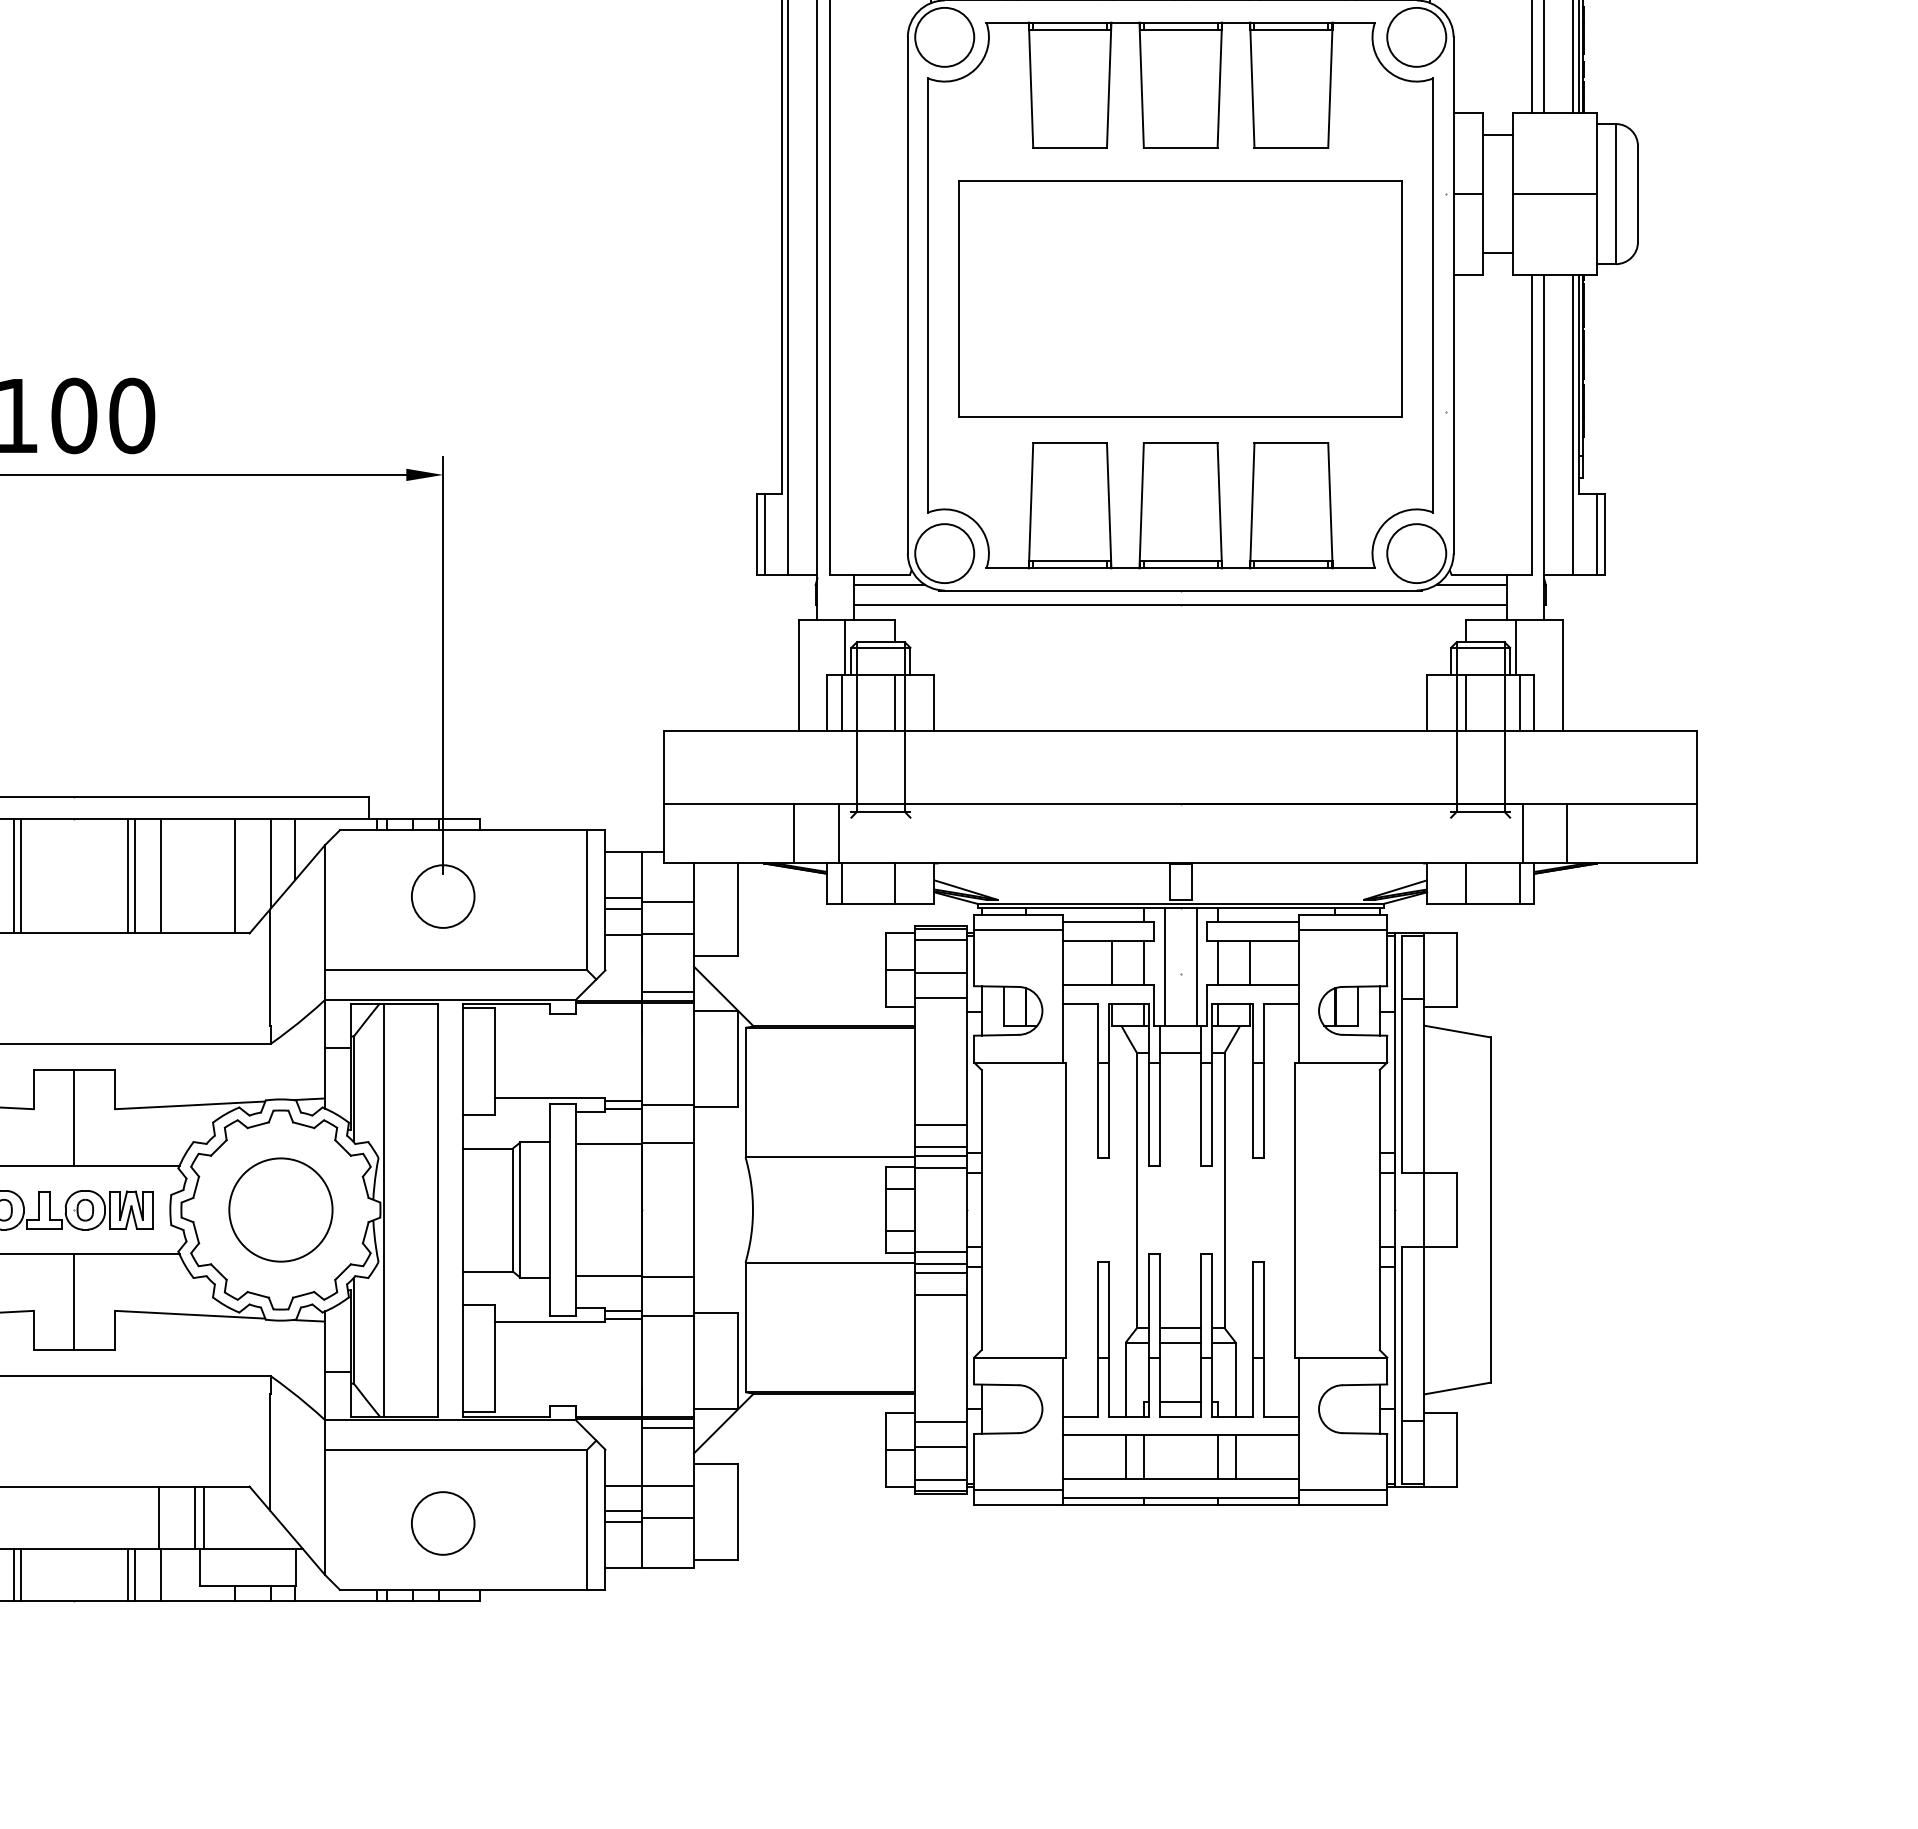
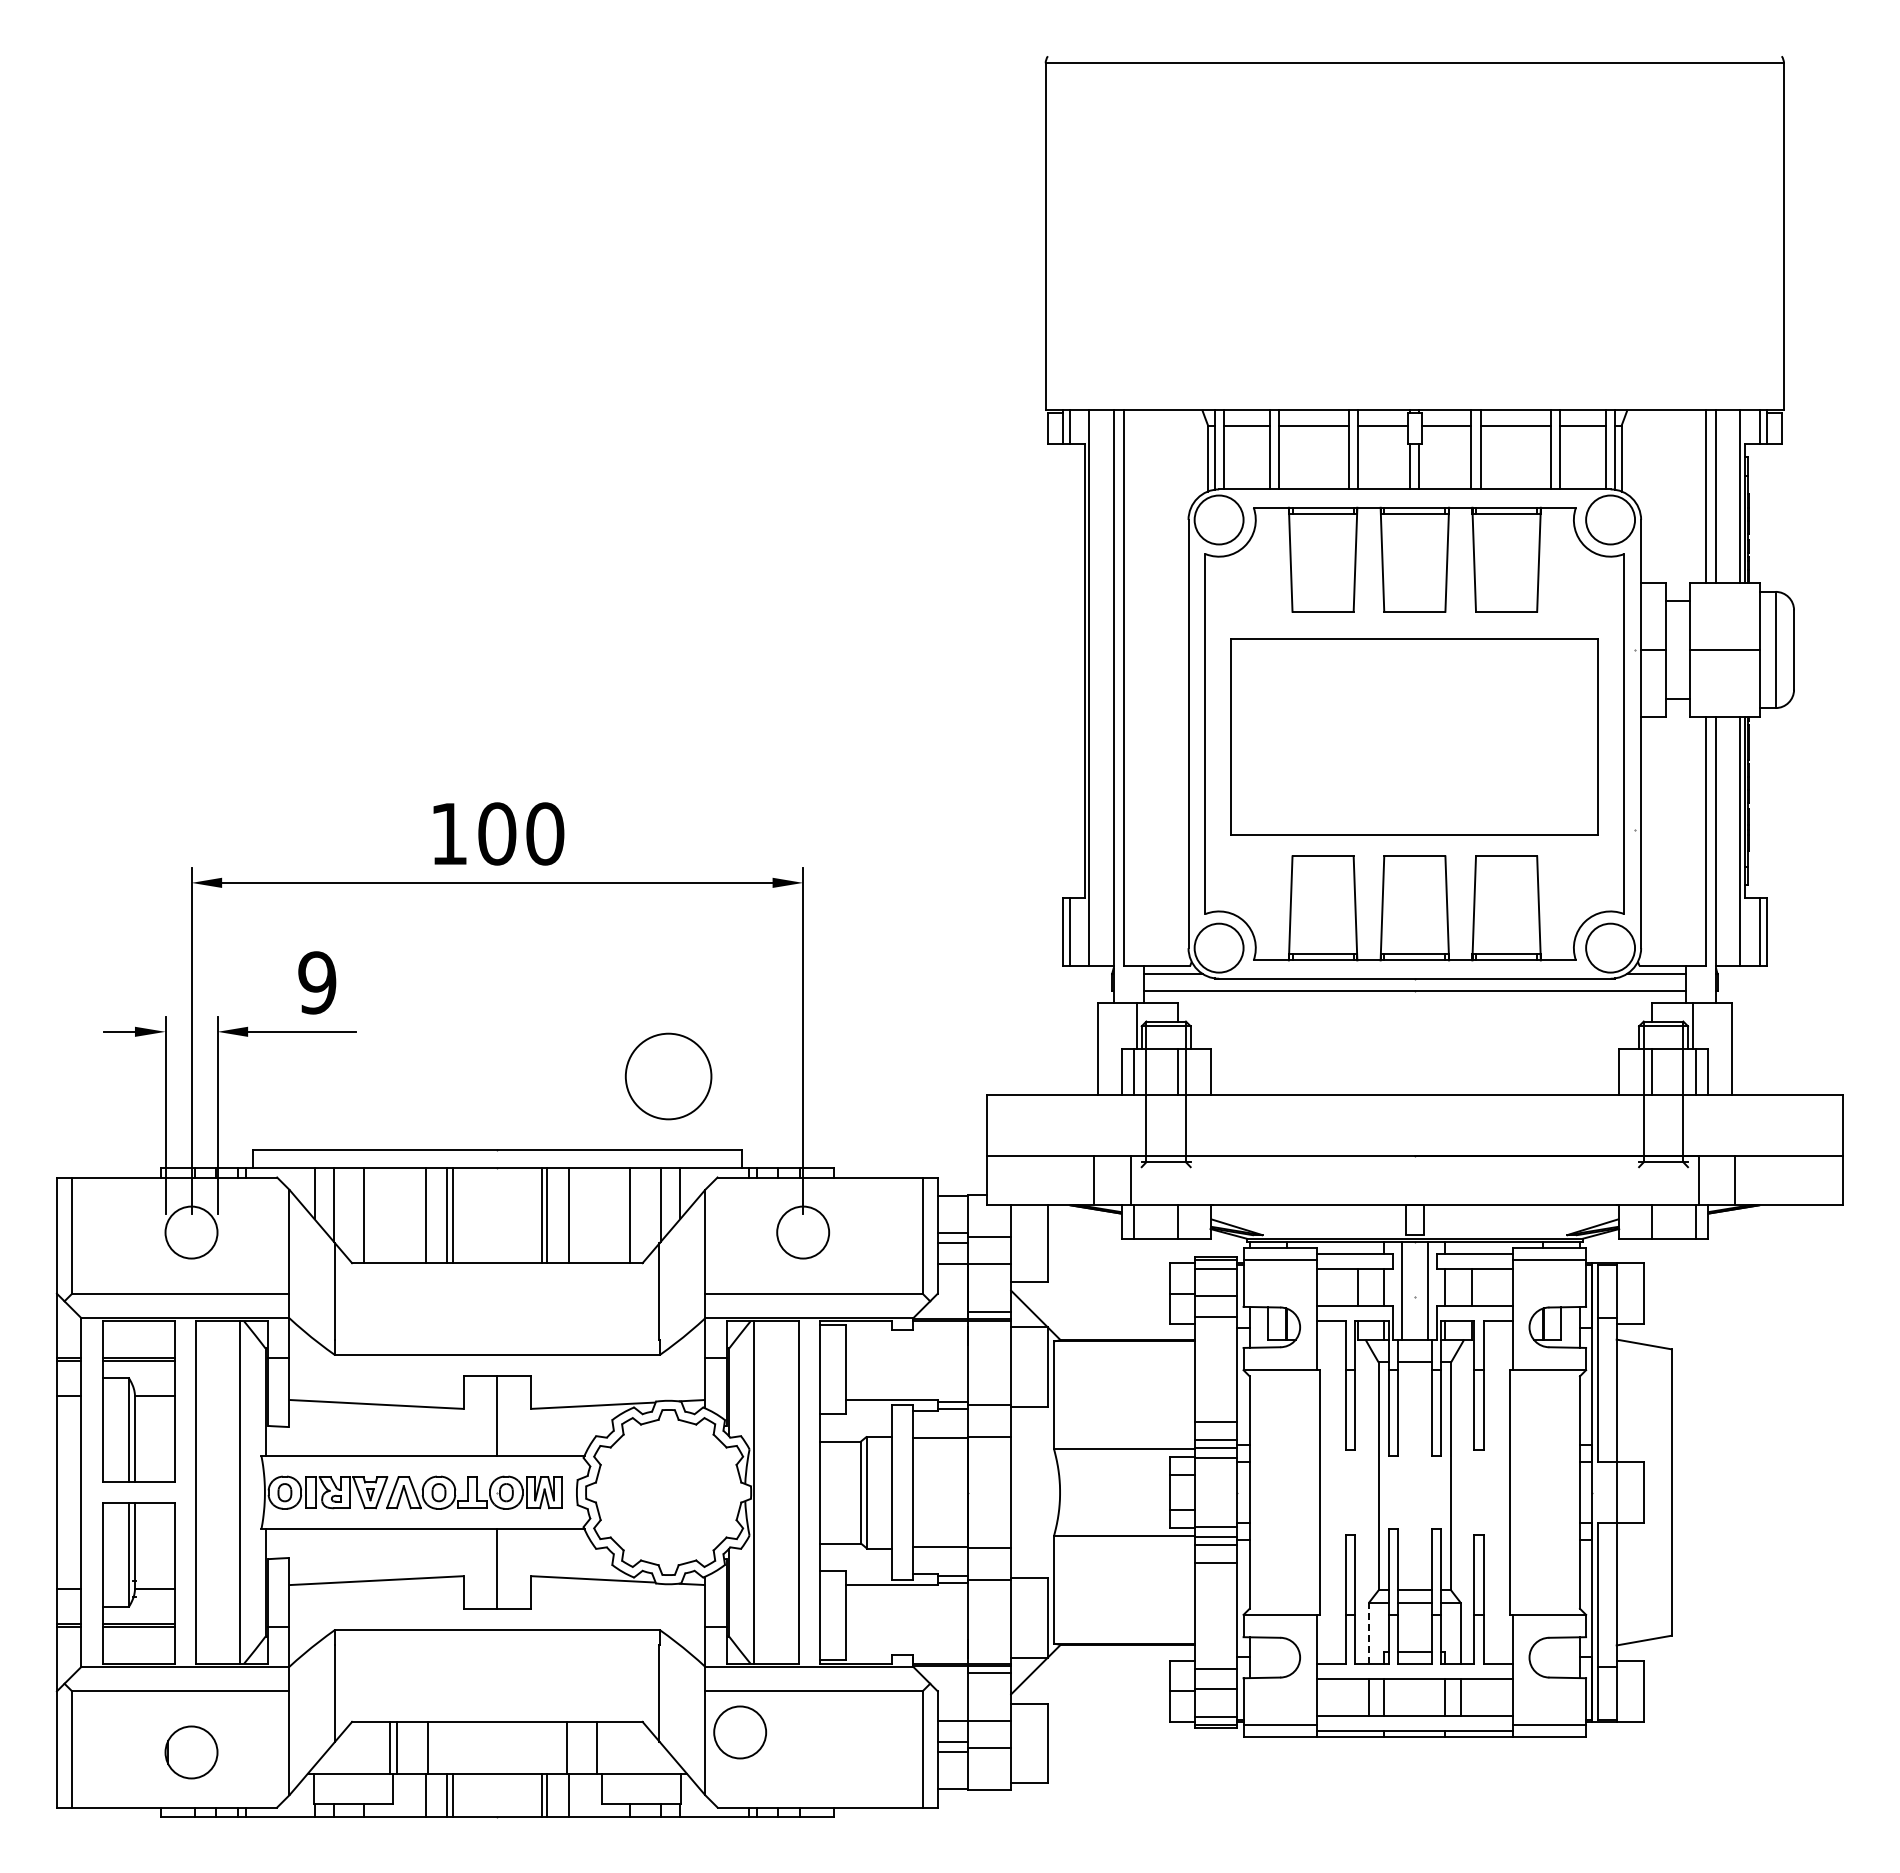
circle: (280, 1210) -> (668, 1076), moved
line: (1126, 1380) -> (1369, 1633), solid -> dashed
line: (203, 1517) -> (604, 1747), removed
circle: (443, 1523) -> (740, 1732), moved

